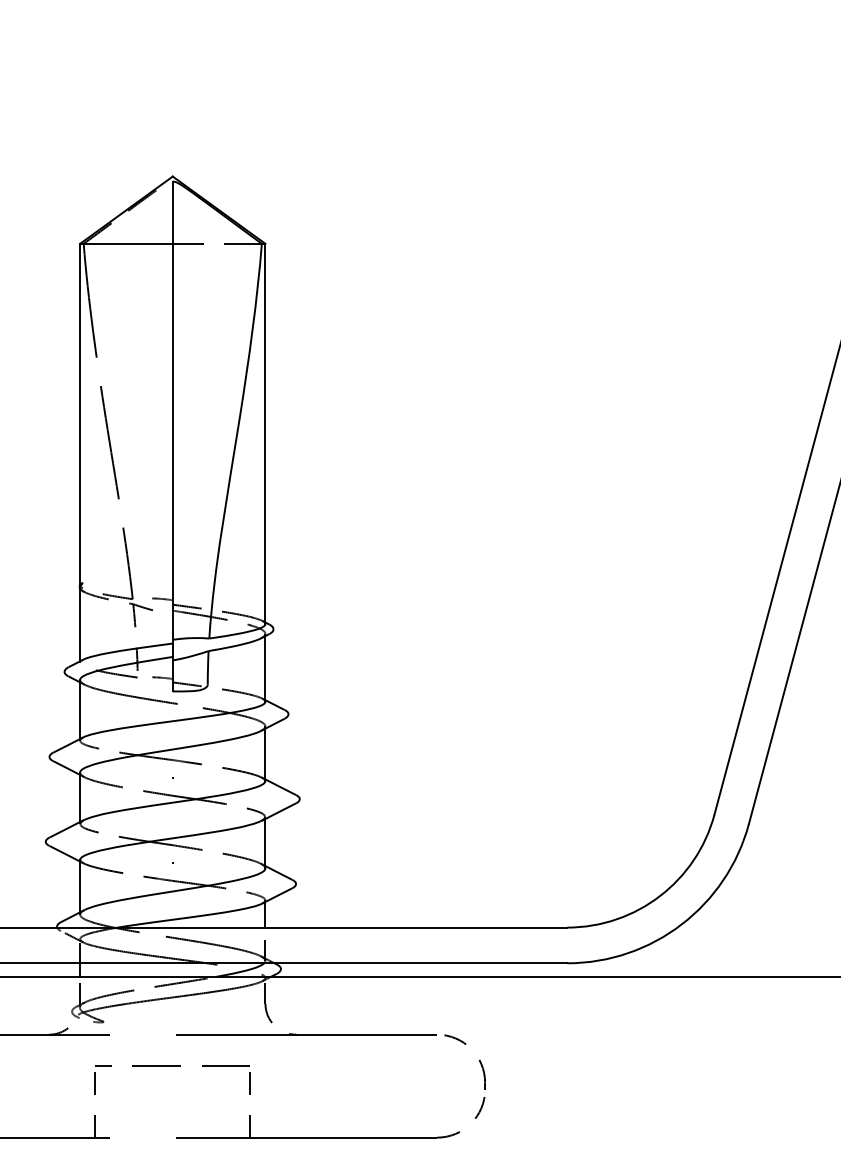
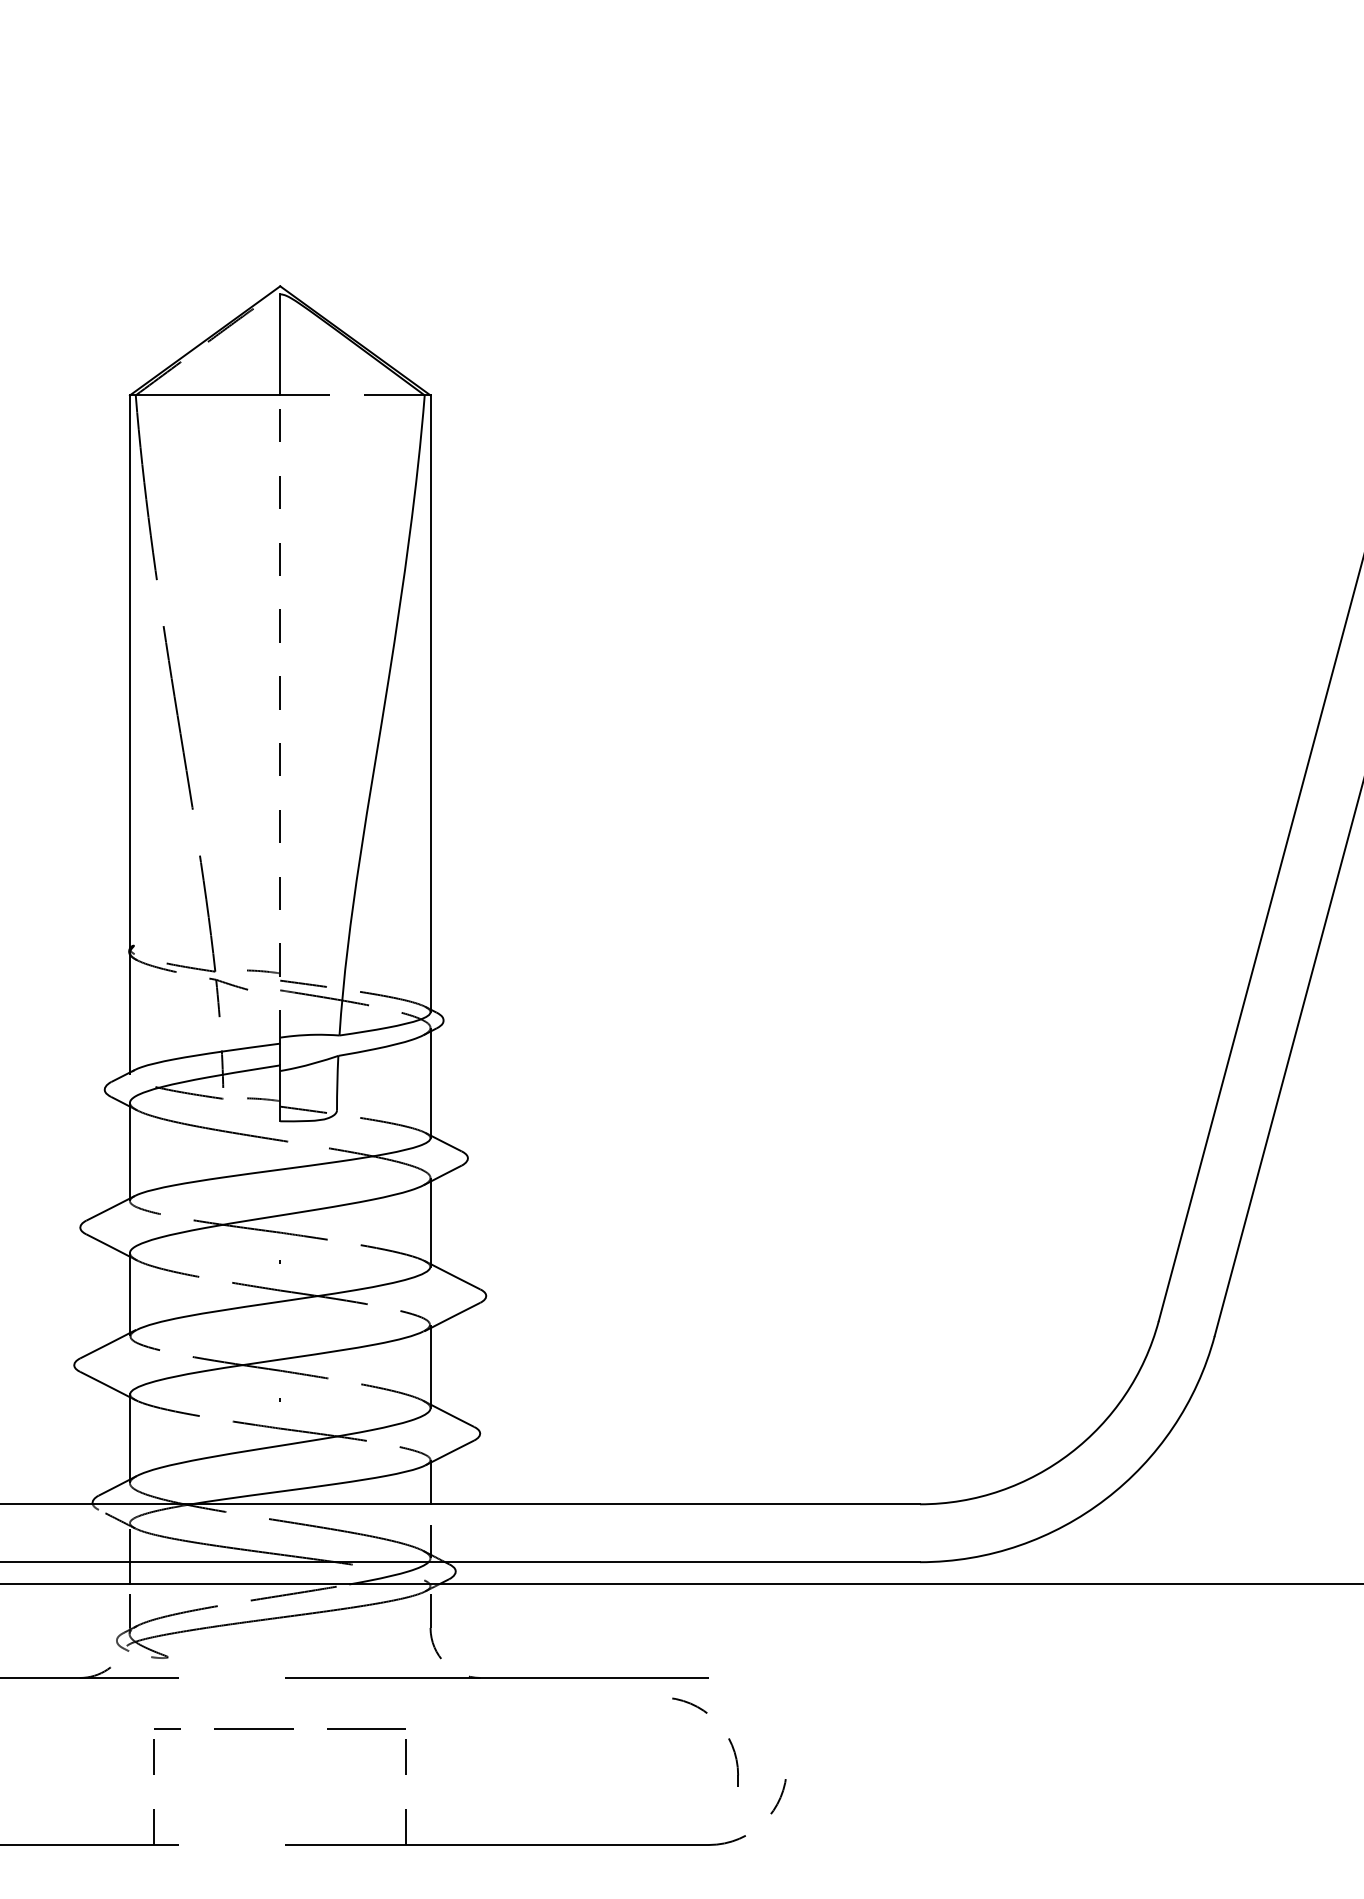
line: (172, 443) -> (279, 719), solid -> dashed
part: (478, 1060) -> (727, 1739), moved

